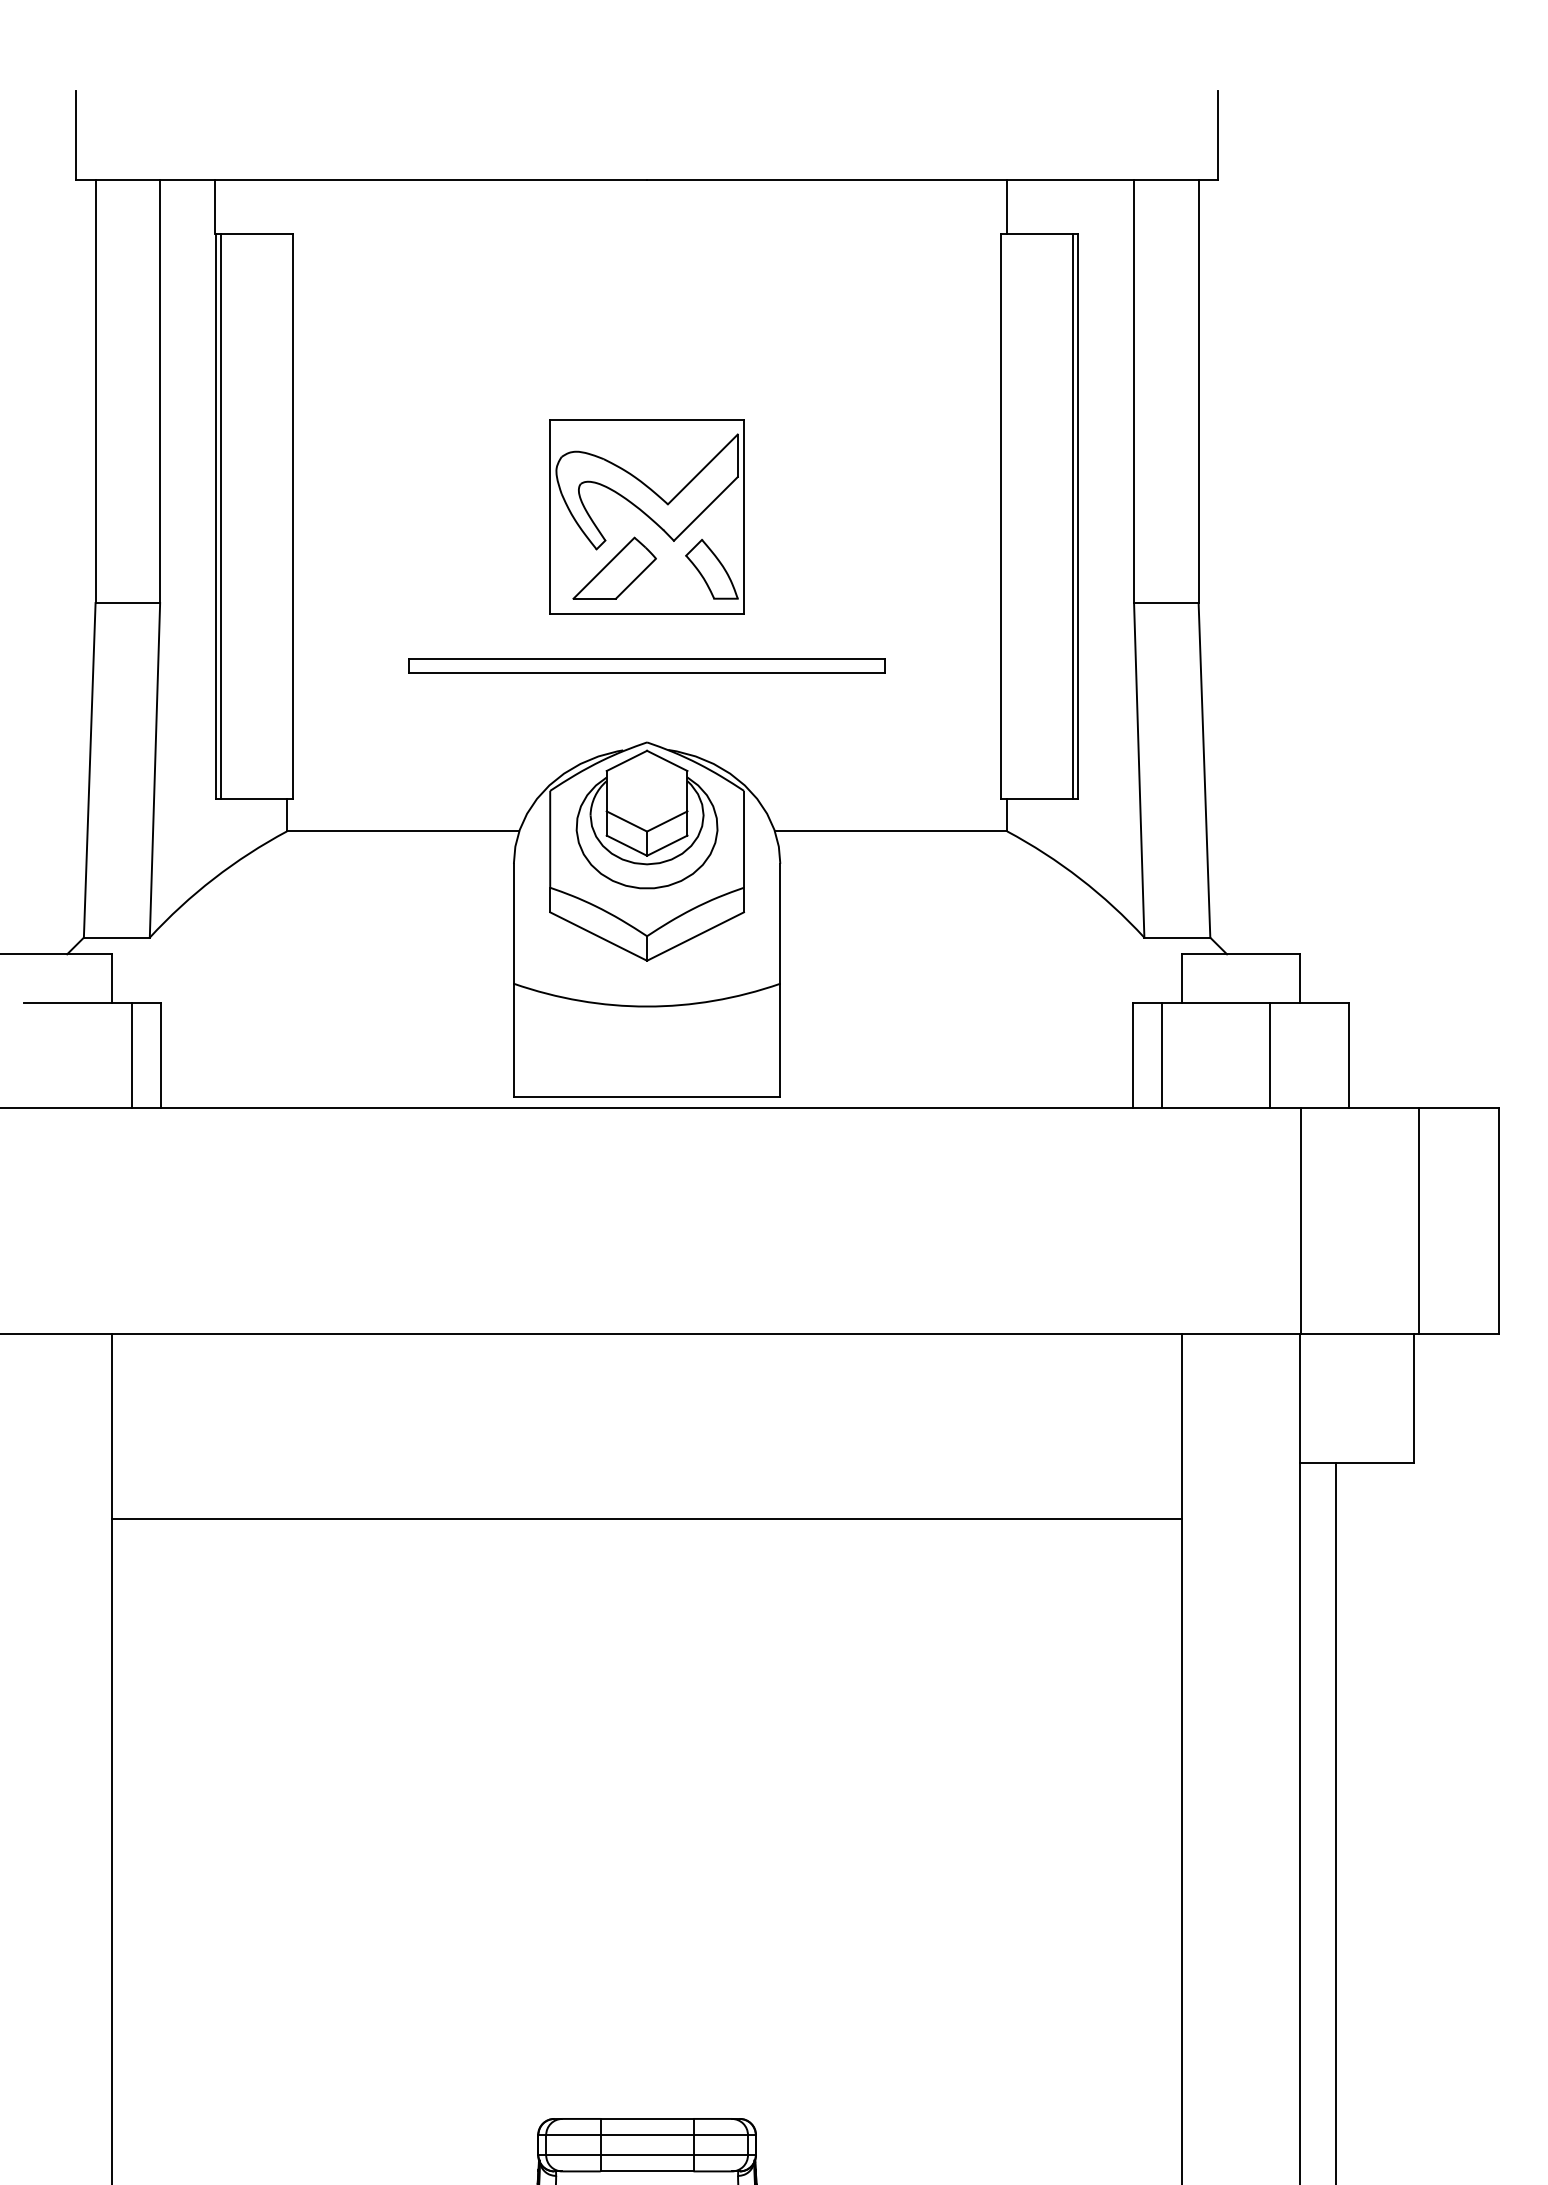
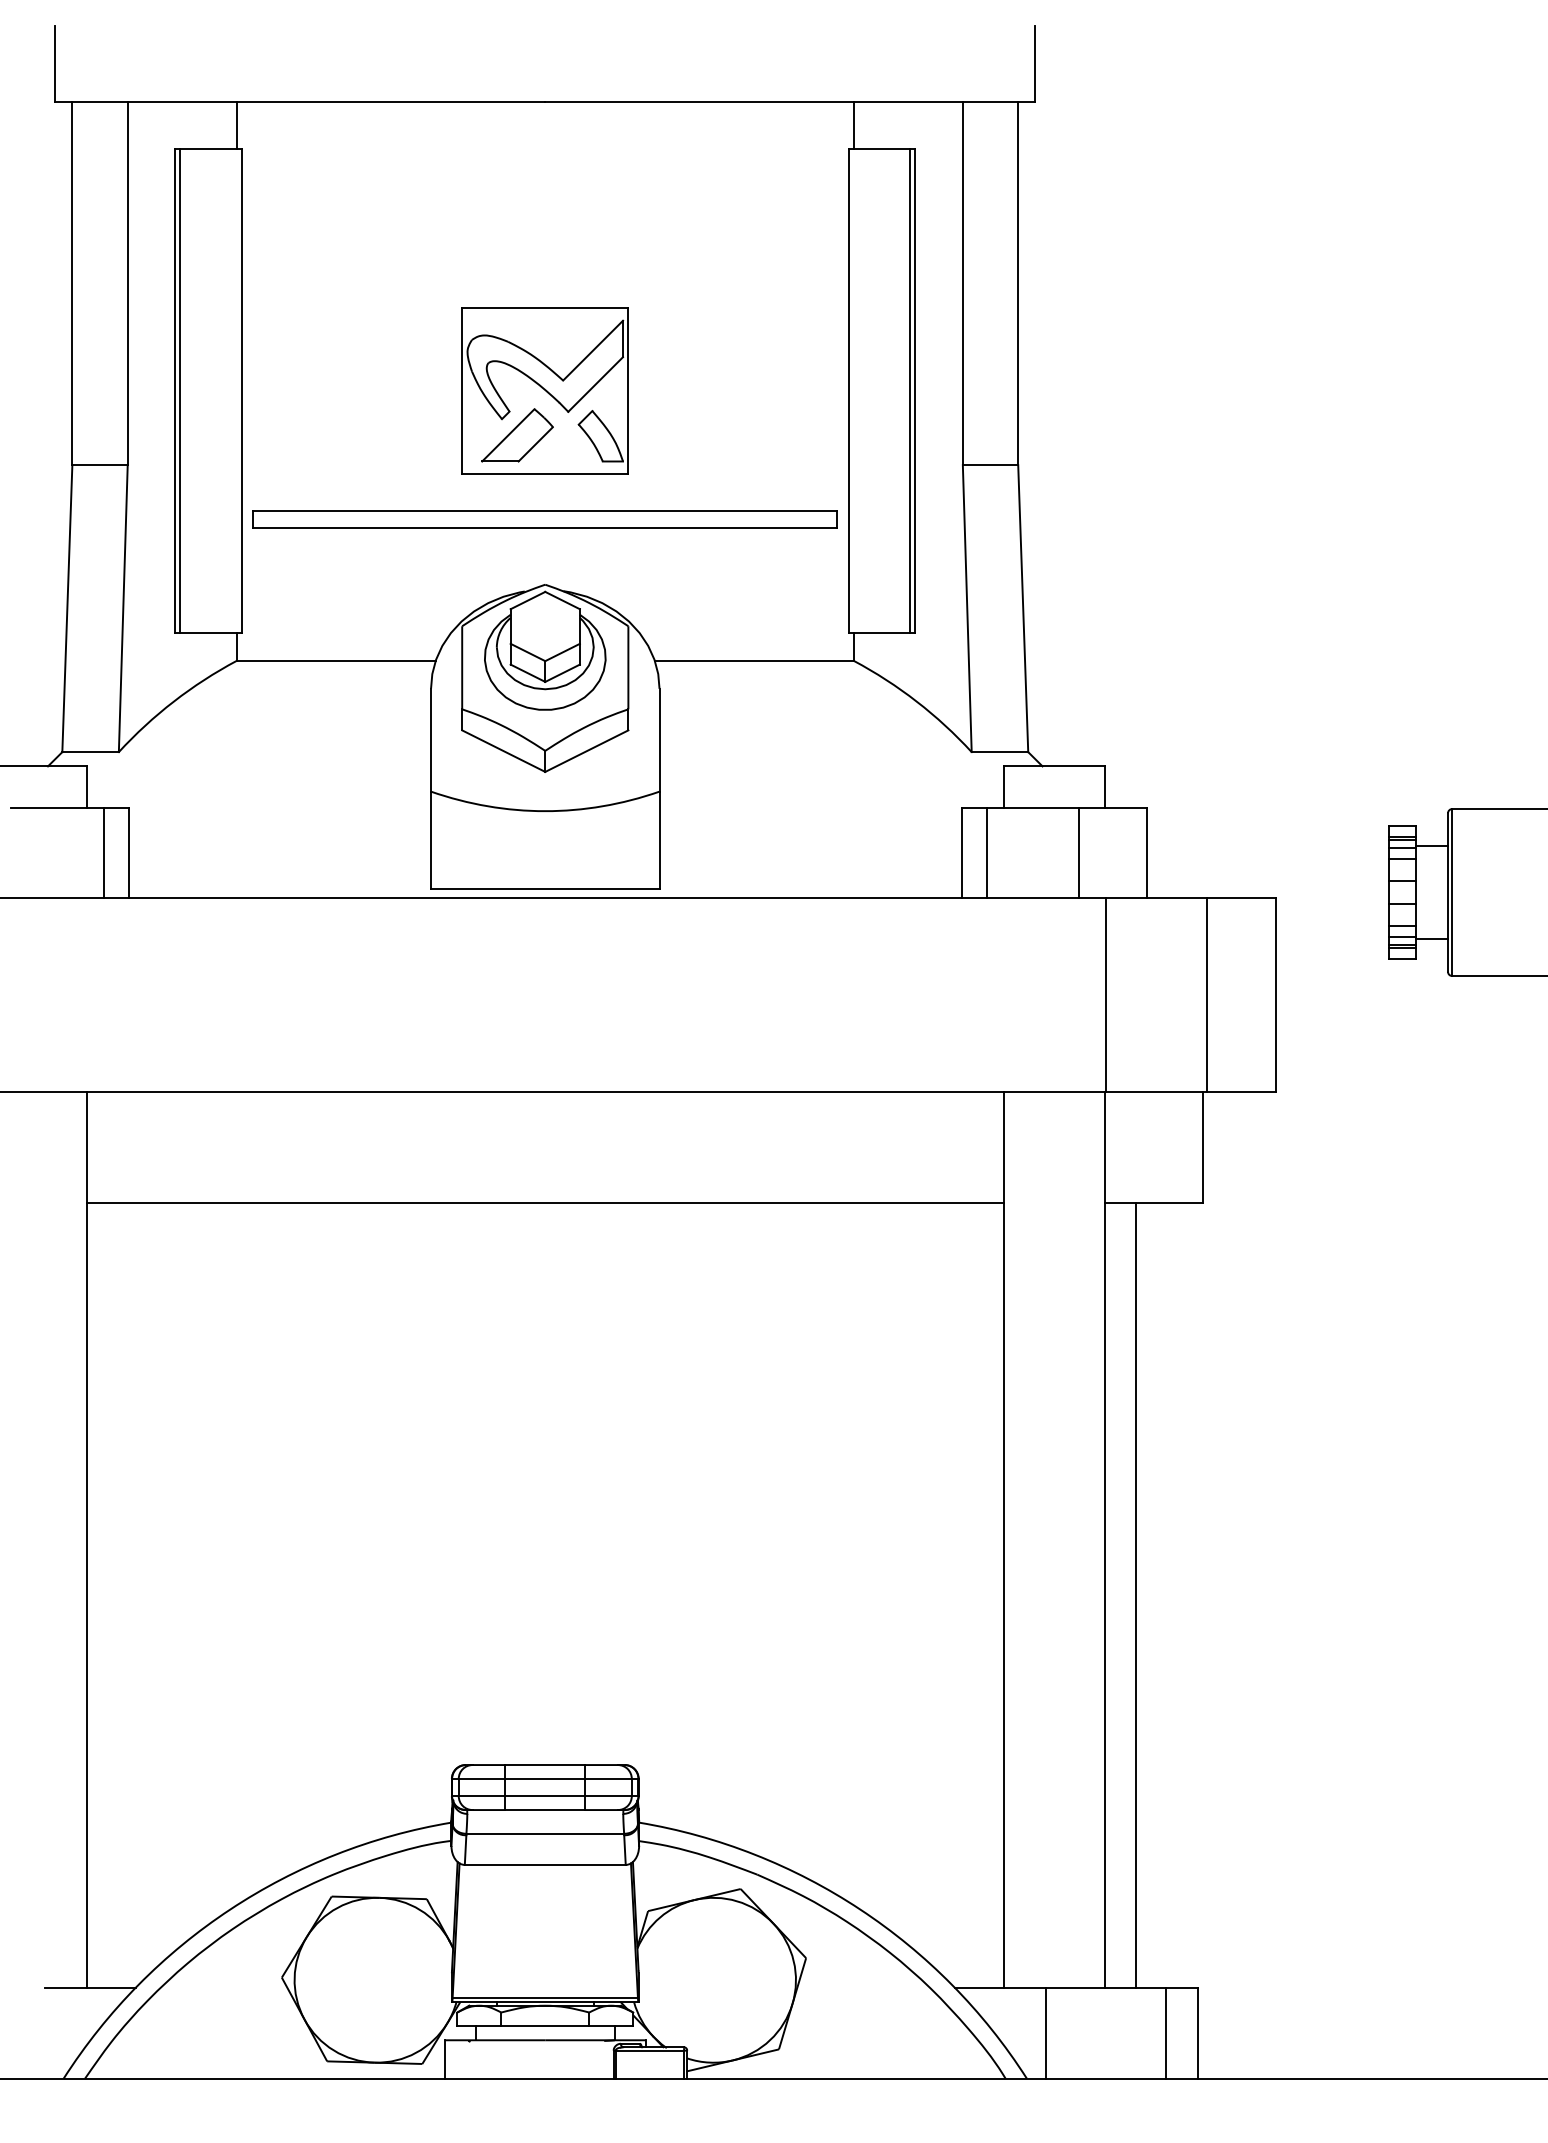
line: (214, 206) -> (236, 125), moved
part: (646, 666) -> (544, 519), size x1.43
line: (646, 1518) -> (544, 1202), moved

